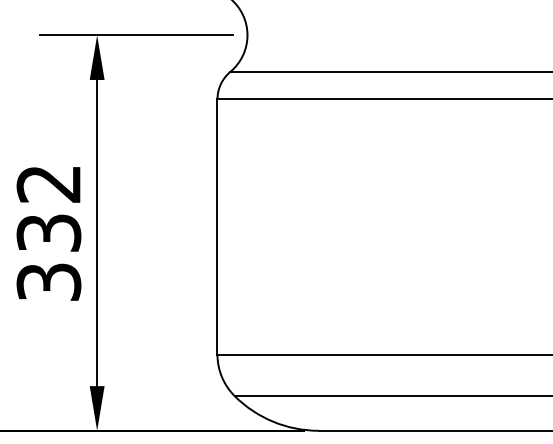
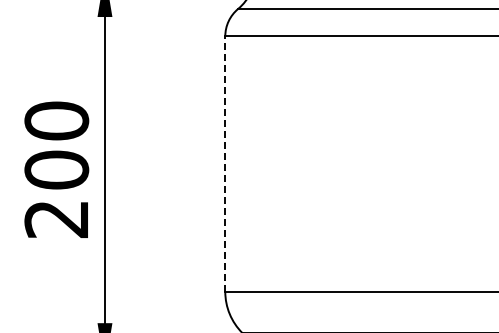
line: (217, 227) -> (225, 164), solid -> dashed
text: (48, 232) -> (56, 169), 332 -> 200

